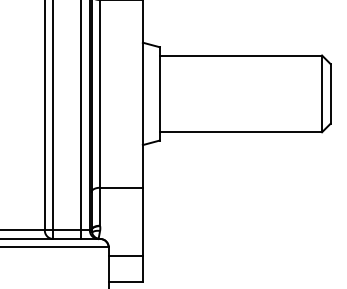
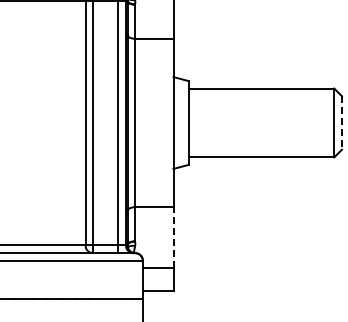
line: (330, 94) -> (341, 123), solid -> dashed
line: (142, 221) -> (173, 237), solid -> dashed

